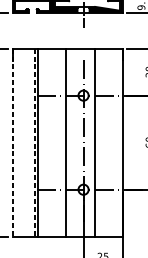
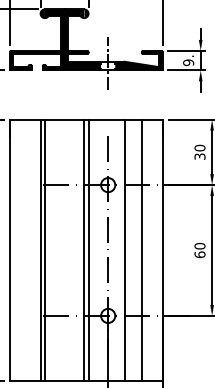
line: (13, 142) -> (10, 250), dashed -> solid
line: (34, 142) -> (40, 250), dashed -> solid
line: (69, 142) -> (88, 250), added
line: (107, 142) -> (141, 250), added

